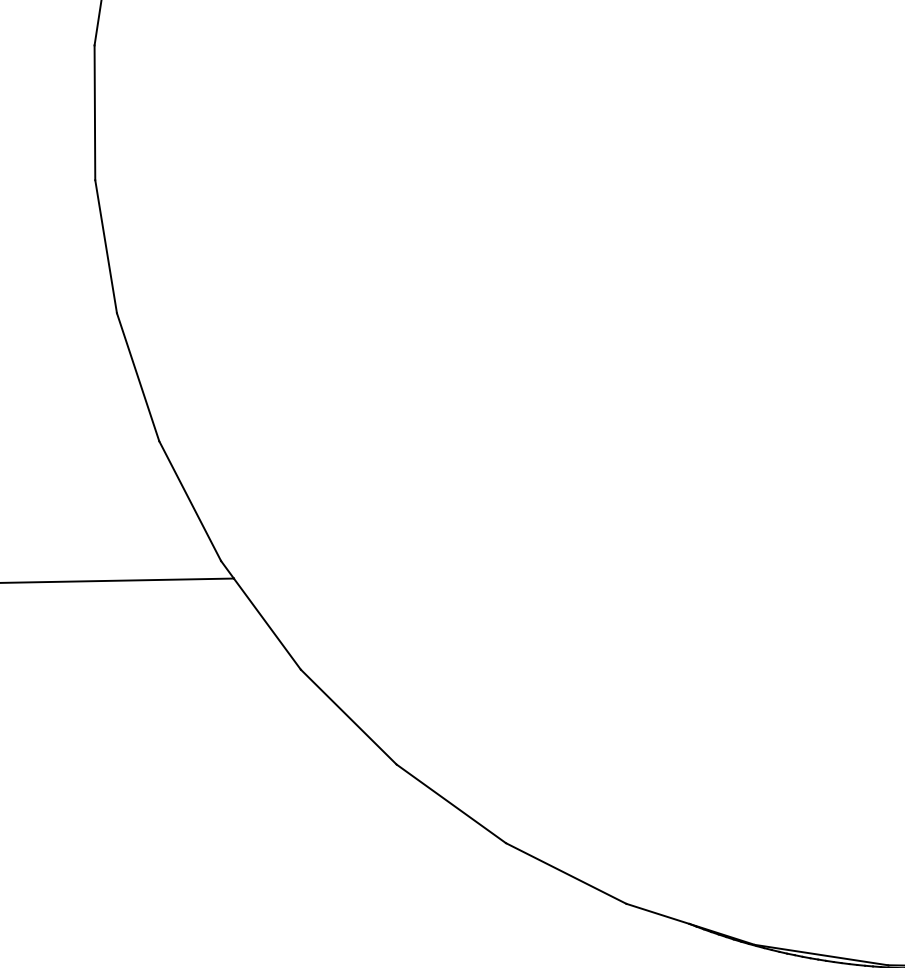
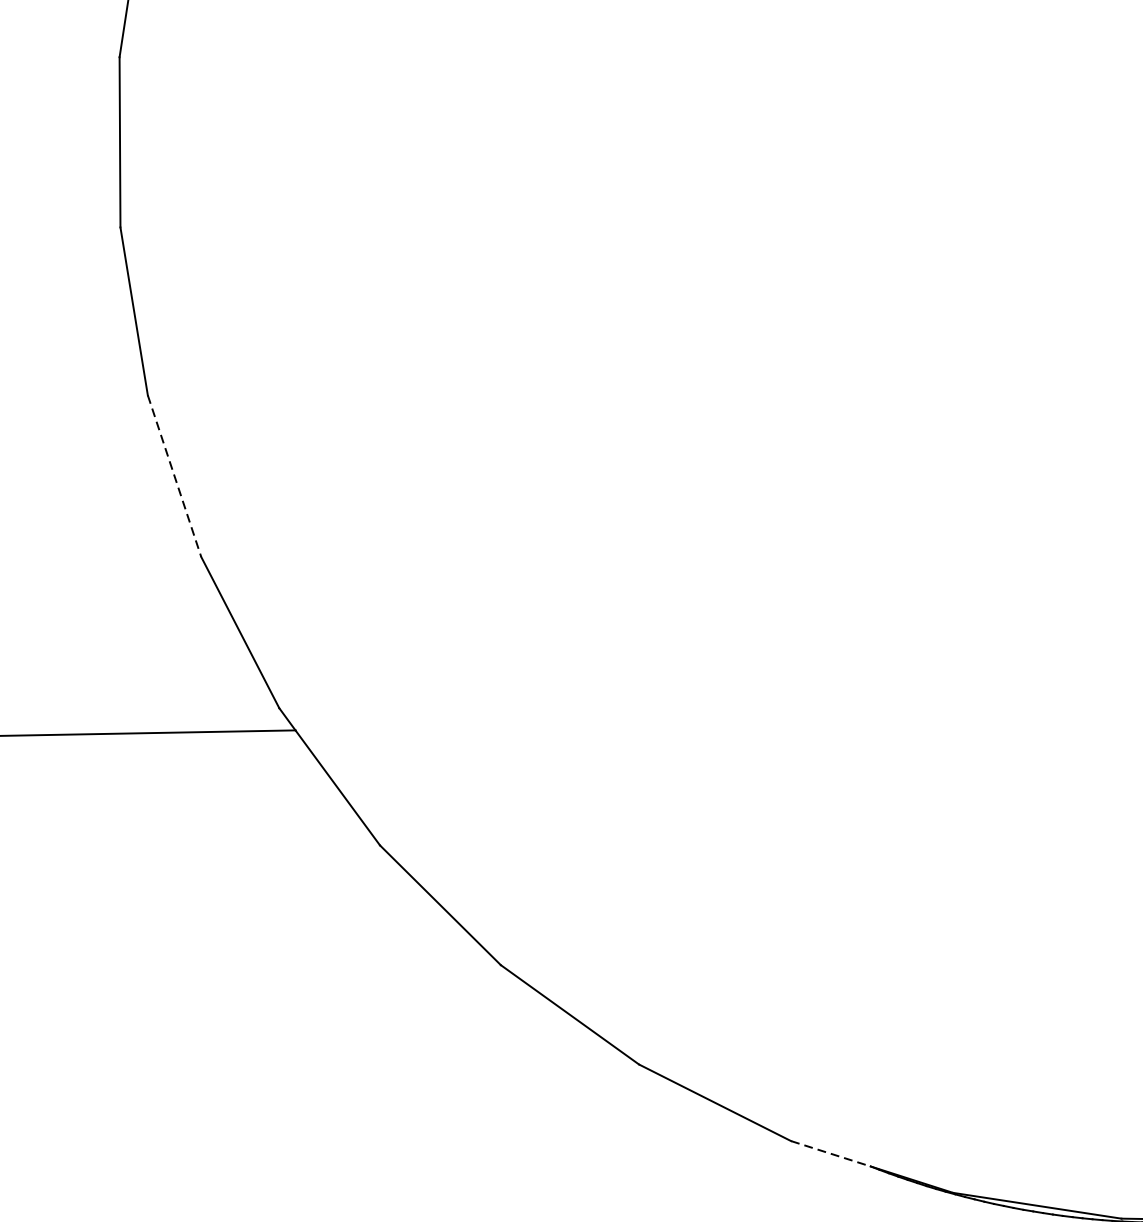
line: (138, 377) -> (175, 476), solid -> dashed
line: (658, 914) -> (831, 1154), solid -> dashed

